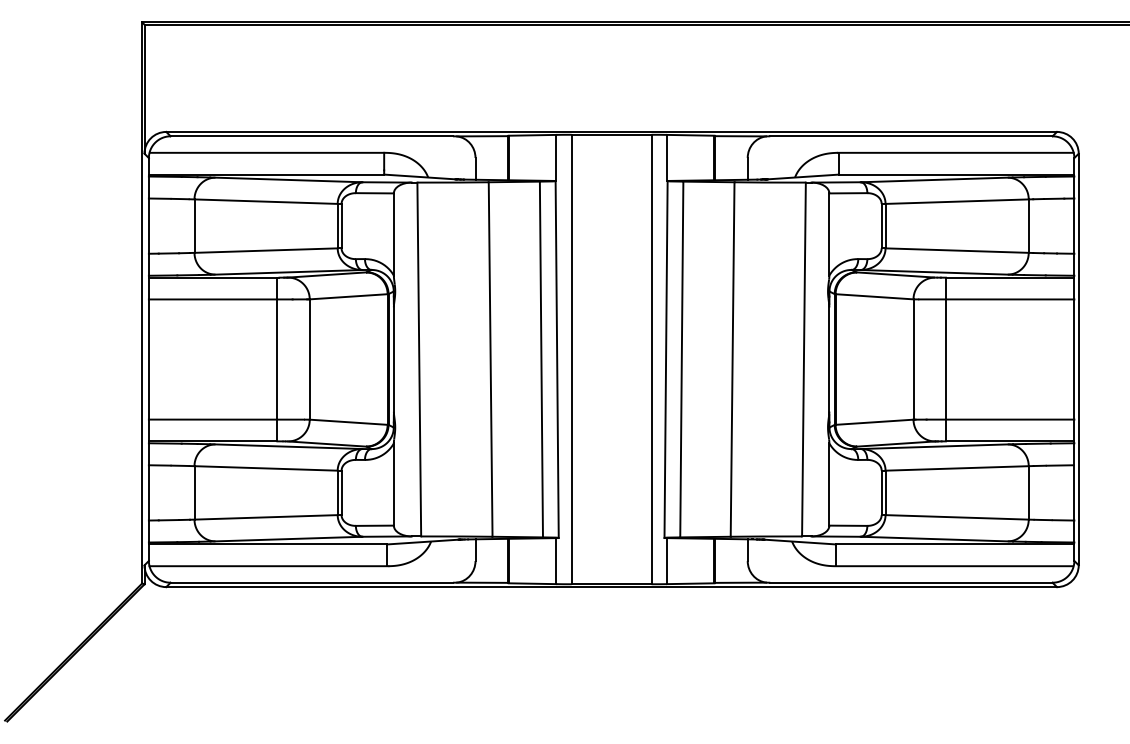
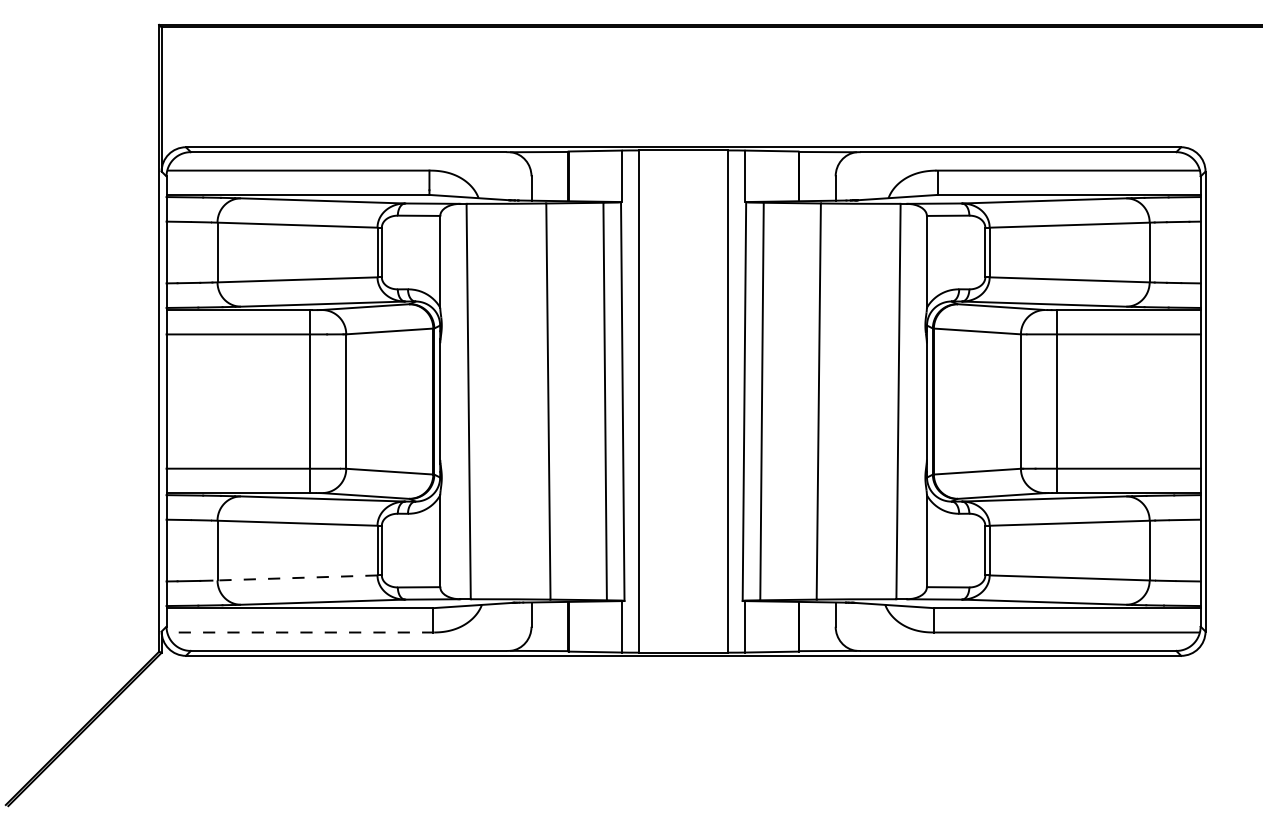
line: (263, 517) -> (294, 578), solid -> dashed
line: (268, 566) -> (300, 632), solid -> dashed

